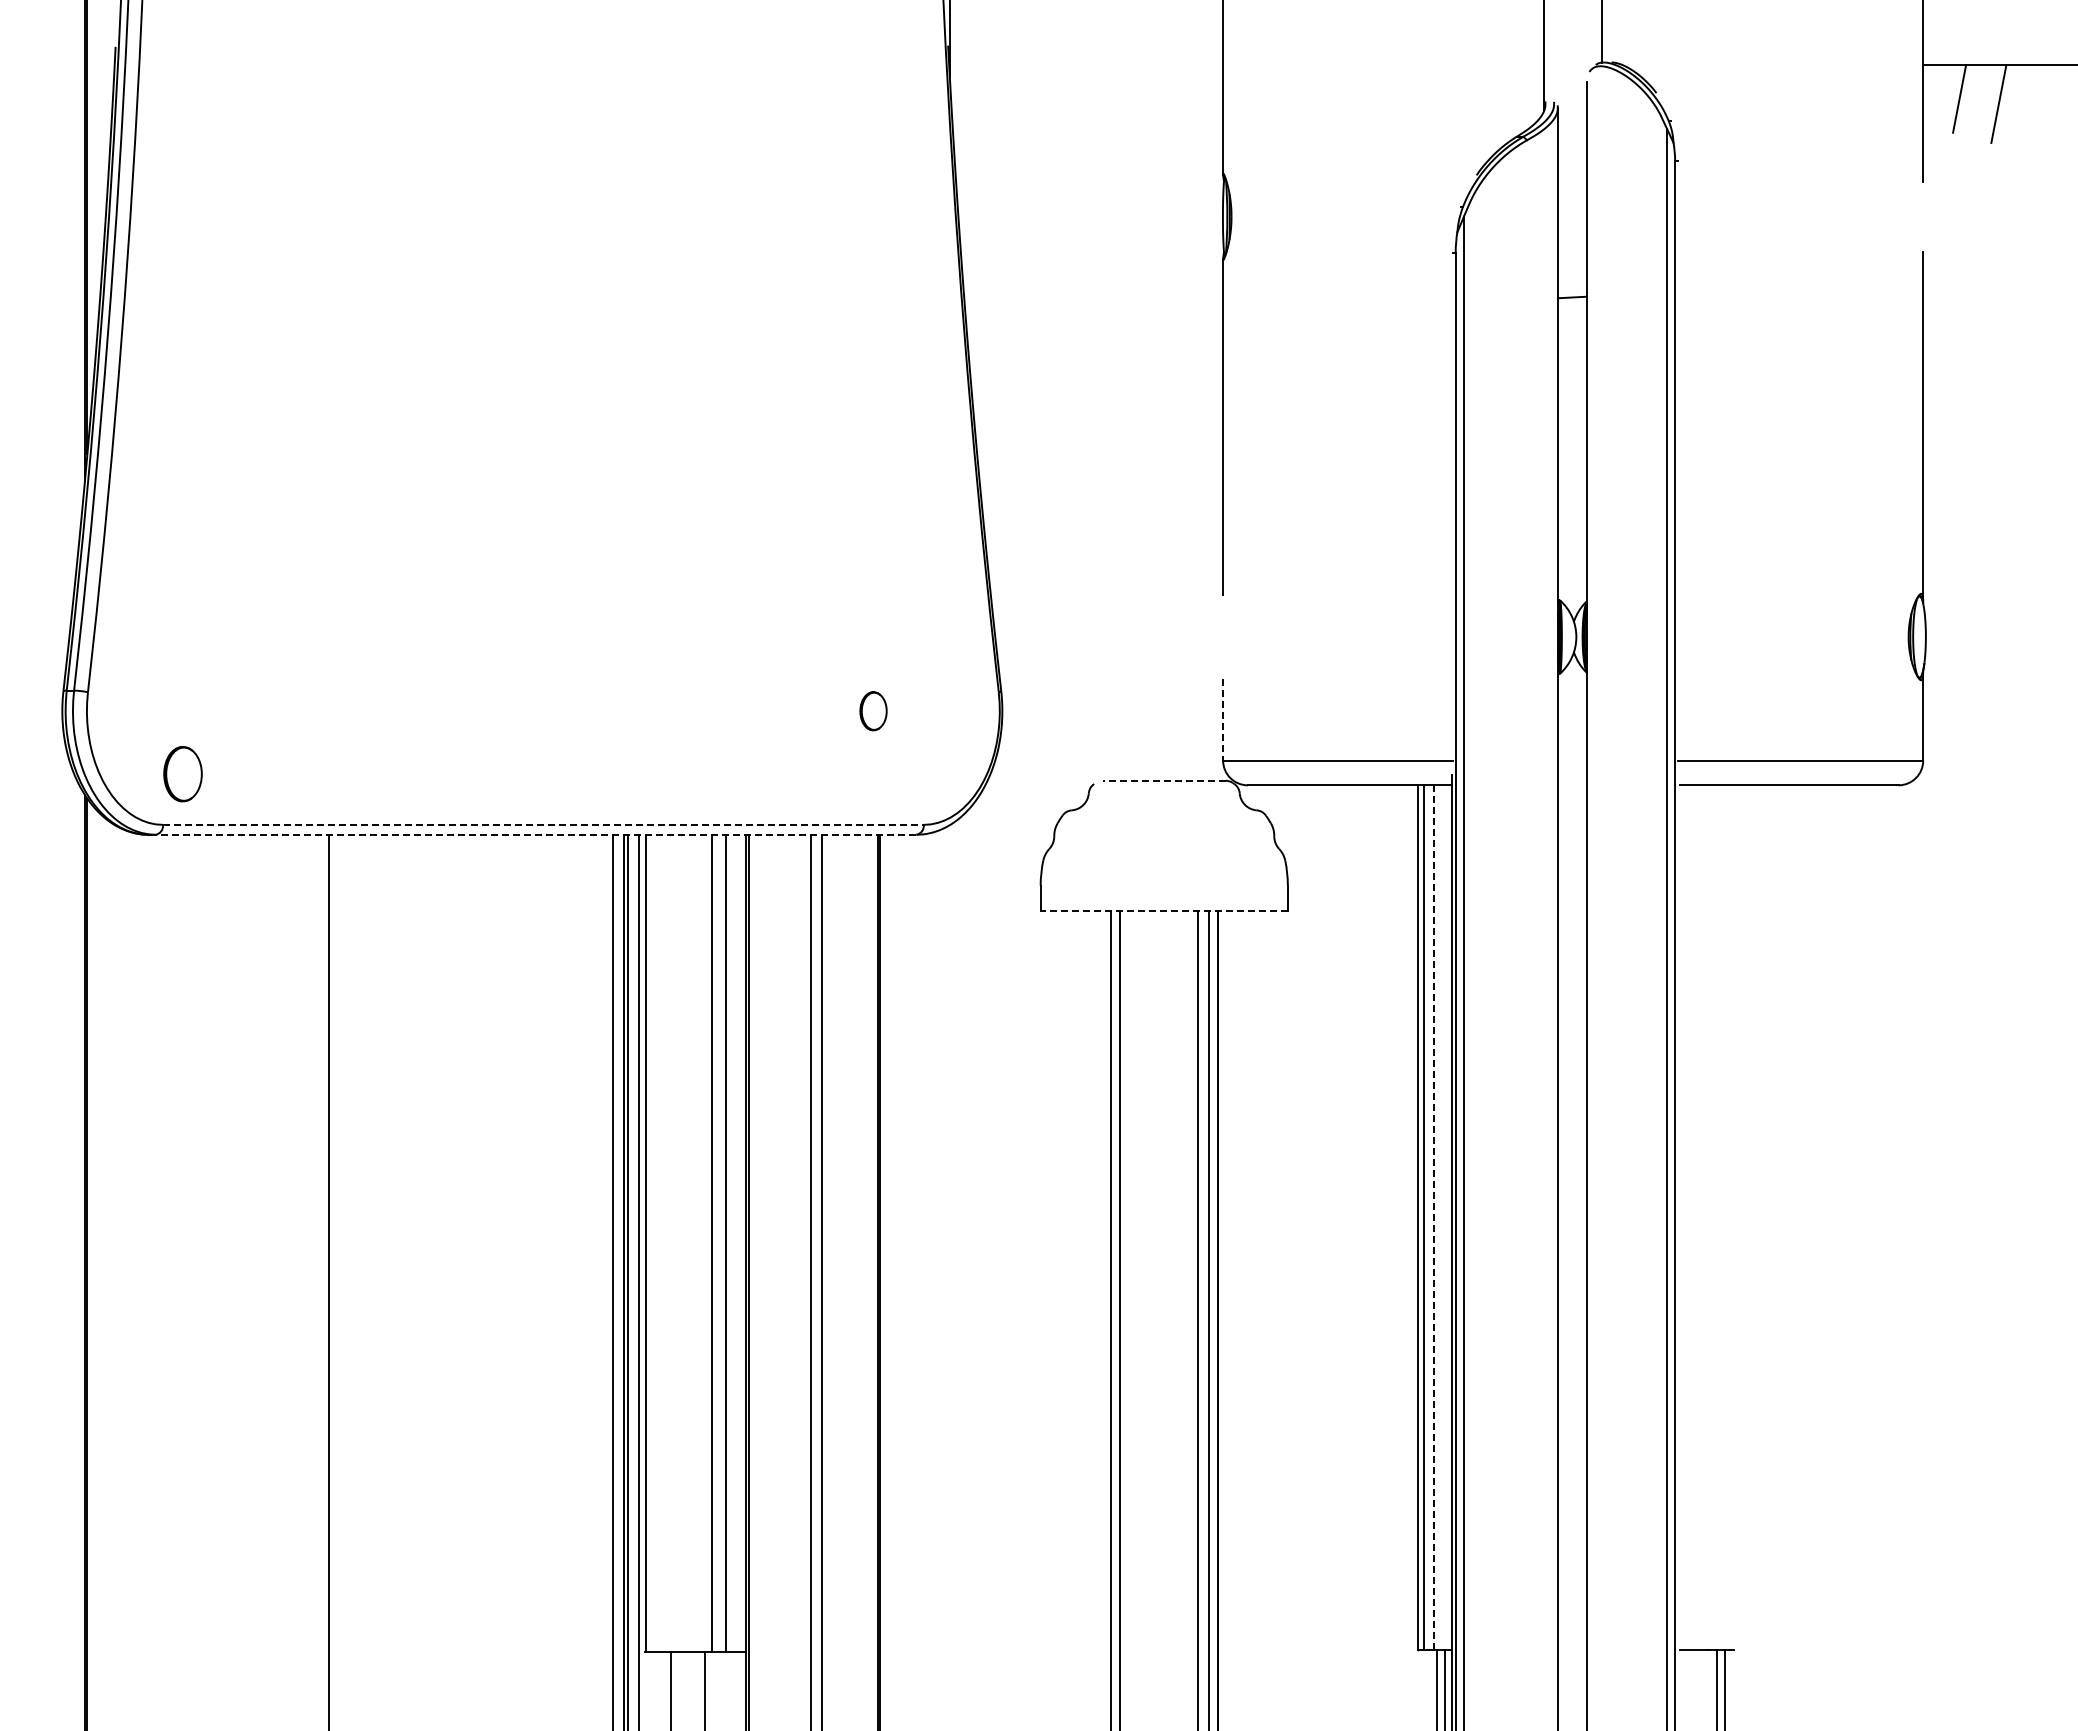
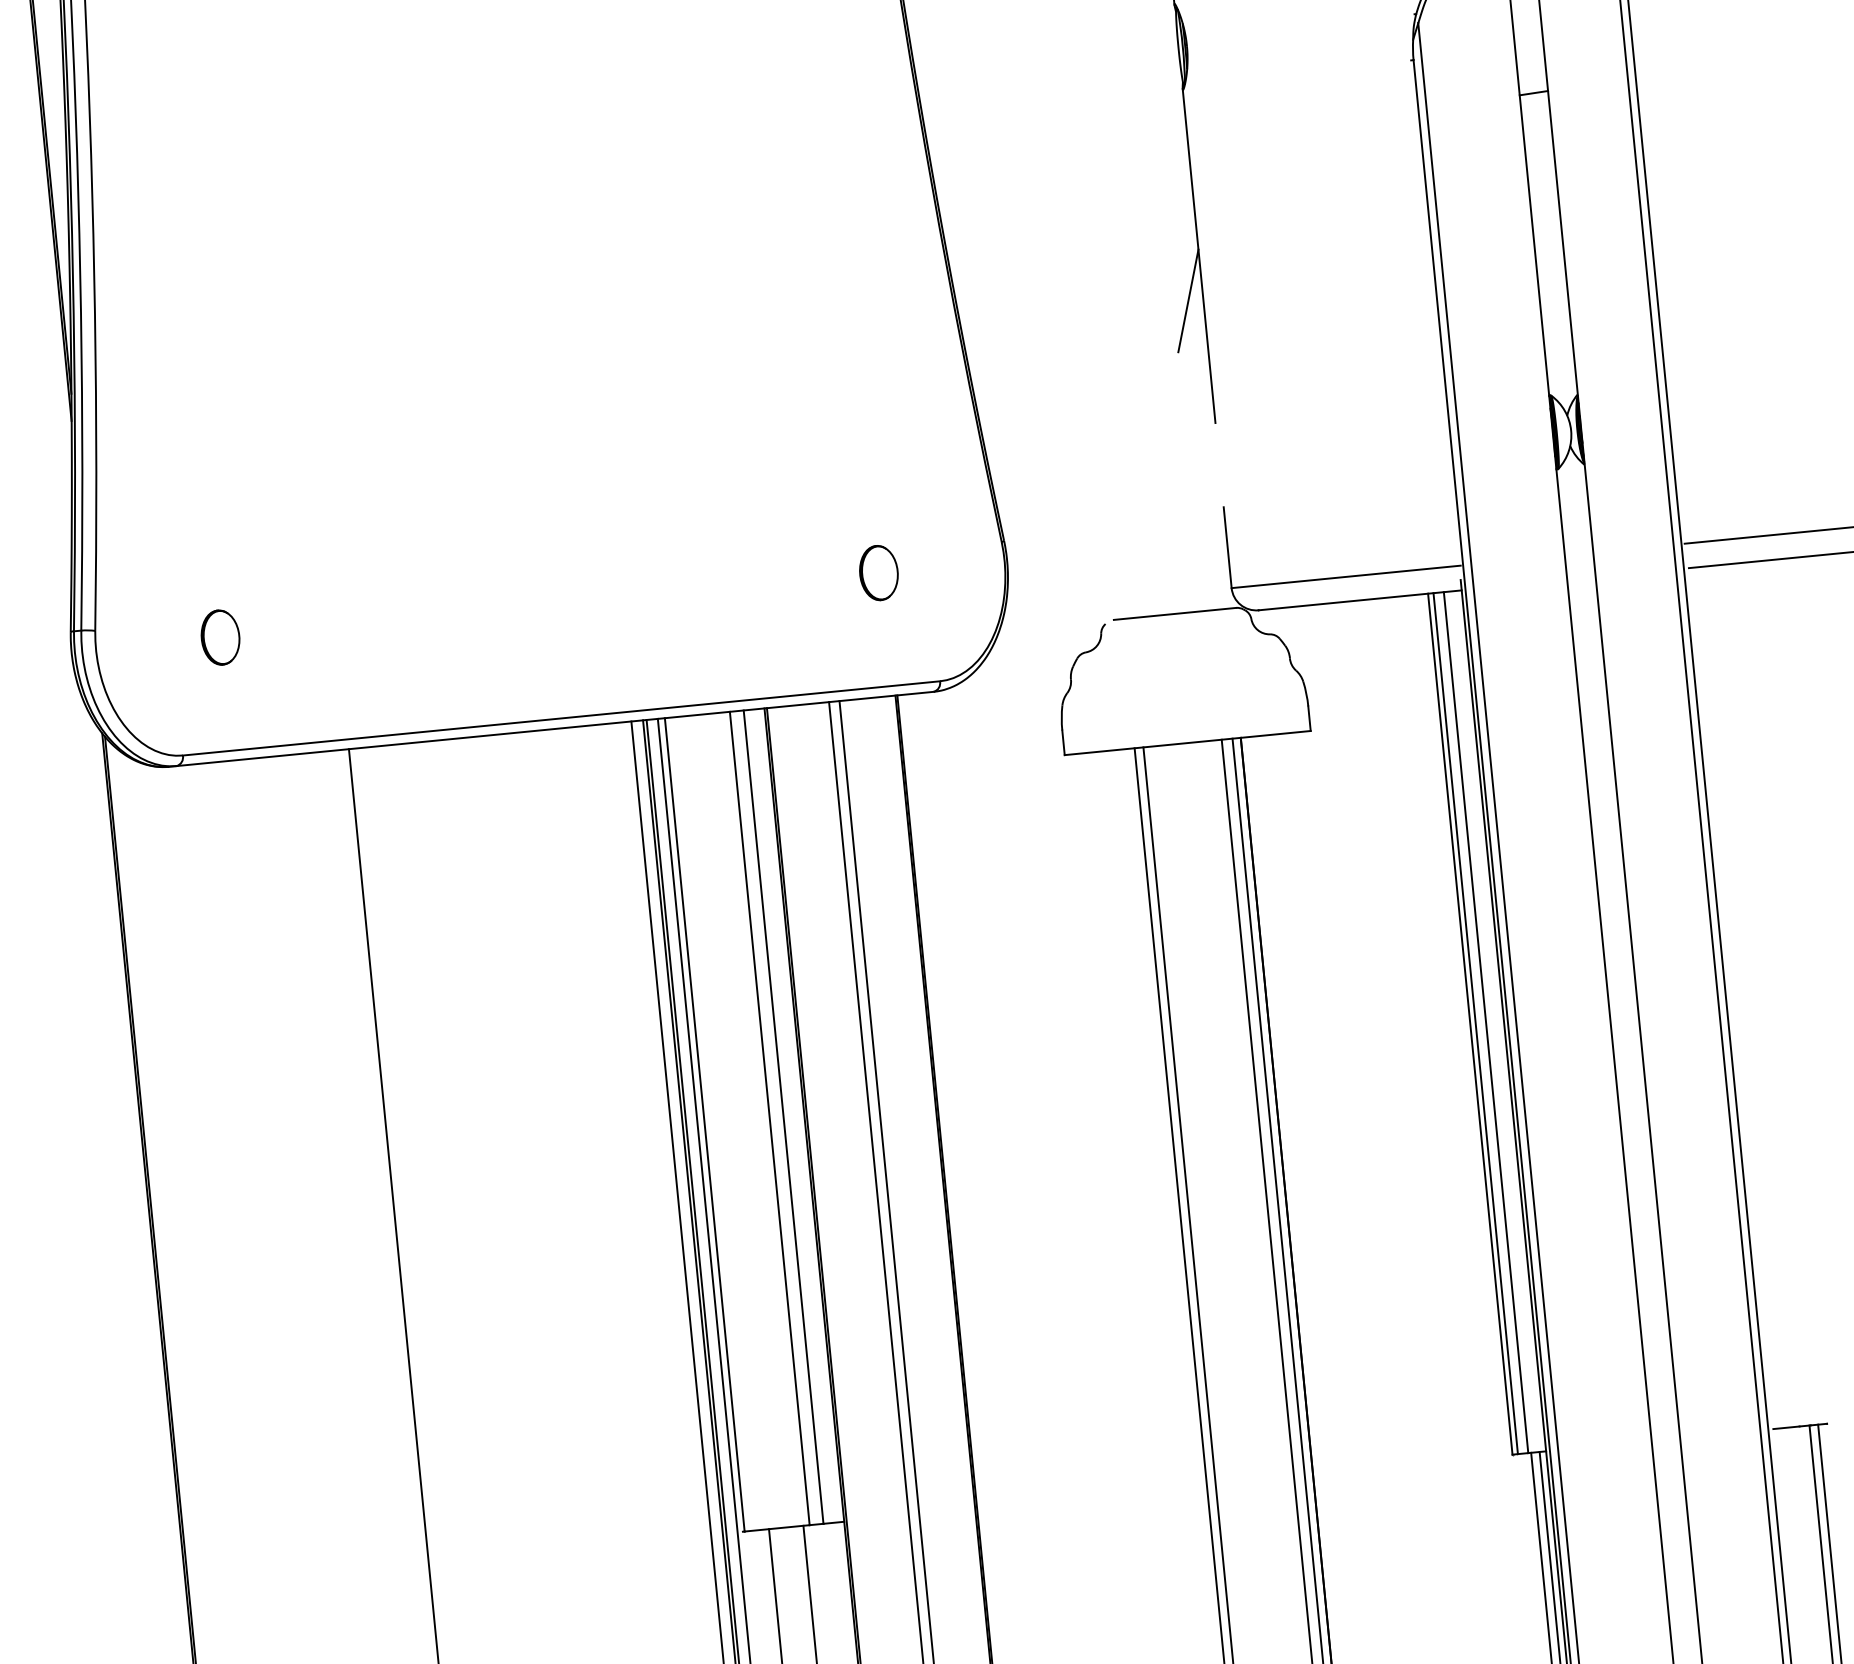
line: (1208, 470) -> (1188, 300), added
part: (873, 711) -> (878, 573), size x1.43
line: (1223, 719) -> (1228, 547), dashed -> solid
part: (182, 774) -> (220, 637), moved
line: (1163, 780) -> (1174, 613), dashed -> solid
line: (543, 824) -> (561, 718), dashed -> solid
line: (535, 834) -> (554, 728), dashed -> solid
line: (1164, 910) -> (1187, 743), dashed -> solid
line: (1433, 1217) -> (1485, 1022), dashed -> solid

